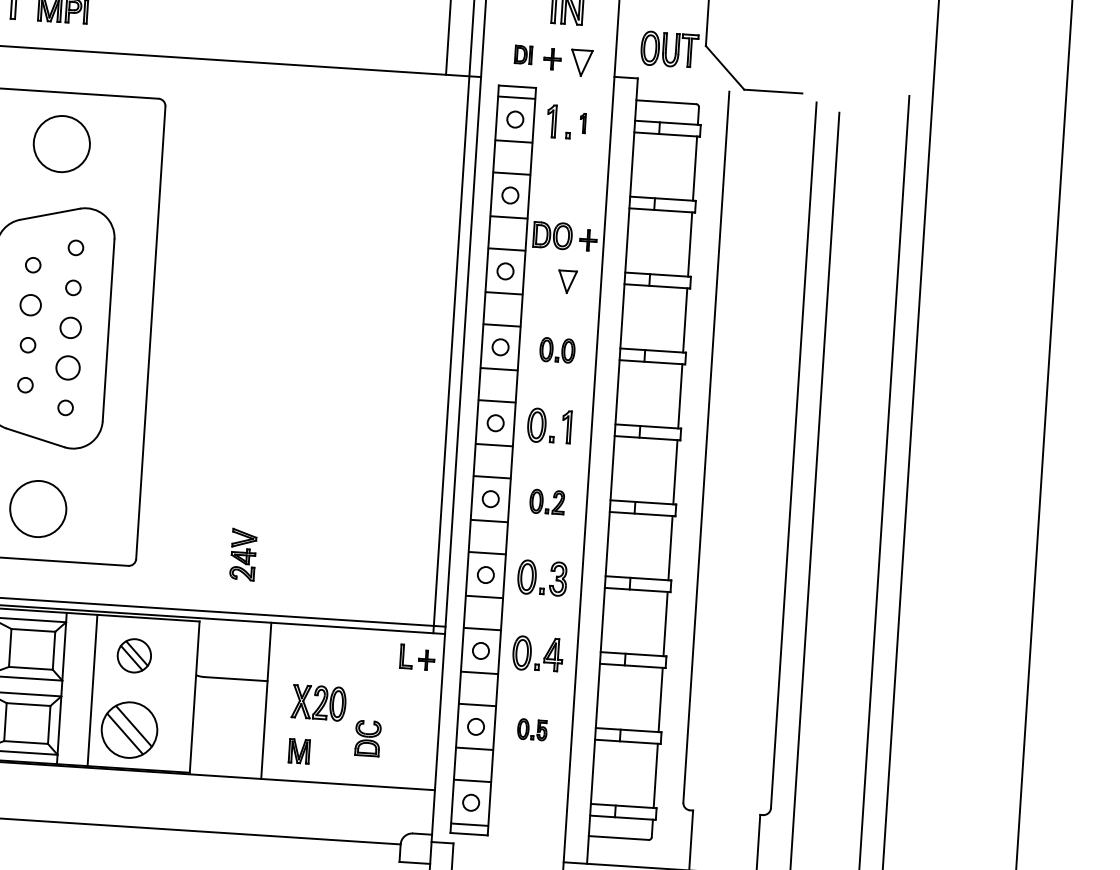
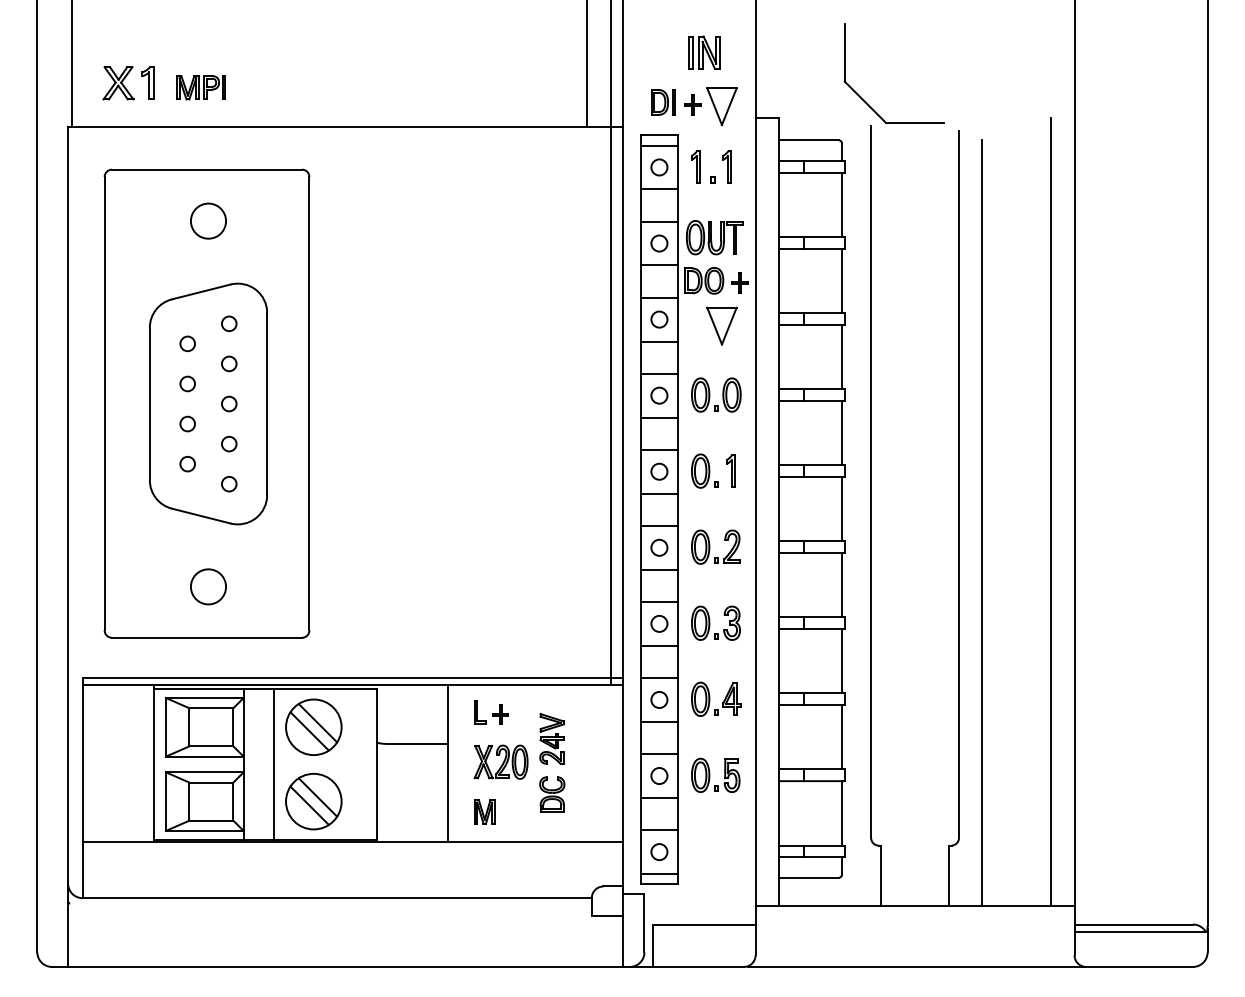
part: (669, 49) -> (714, 237), moved
part: (523, 55) -> (663, 102), size x1.43
part: (581, 62) -> (721, 106), size x1.43
part: (582, 122) -> (726, 166), size x1.67
circle: (61, 143) -> (208, 220), size x0.62
part: (567, 281) -> (721, 325), size x1.67
circle: (30, 304) -> (187, 383), size x0.71
circle: (71, 327) -> (229, 403), size x0.71
part: (557, 349) -> (716, 394), size x1.43
circle: (68, 367) -> (229, 443), size x0.62
part: (546, 501) -> (715, 546), size x1.43
circle: (38, 508) -> (208, 586), size x0.62
part: (242, 553) -> (551, 738), moved
part: (134, 655) -> (313, 726), size x1.67
part: (417, 657) -> (491, 712), moved
part: (532, 728) -> (715, 774), size x1.67

